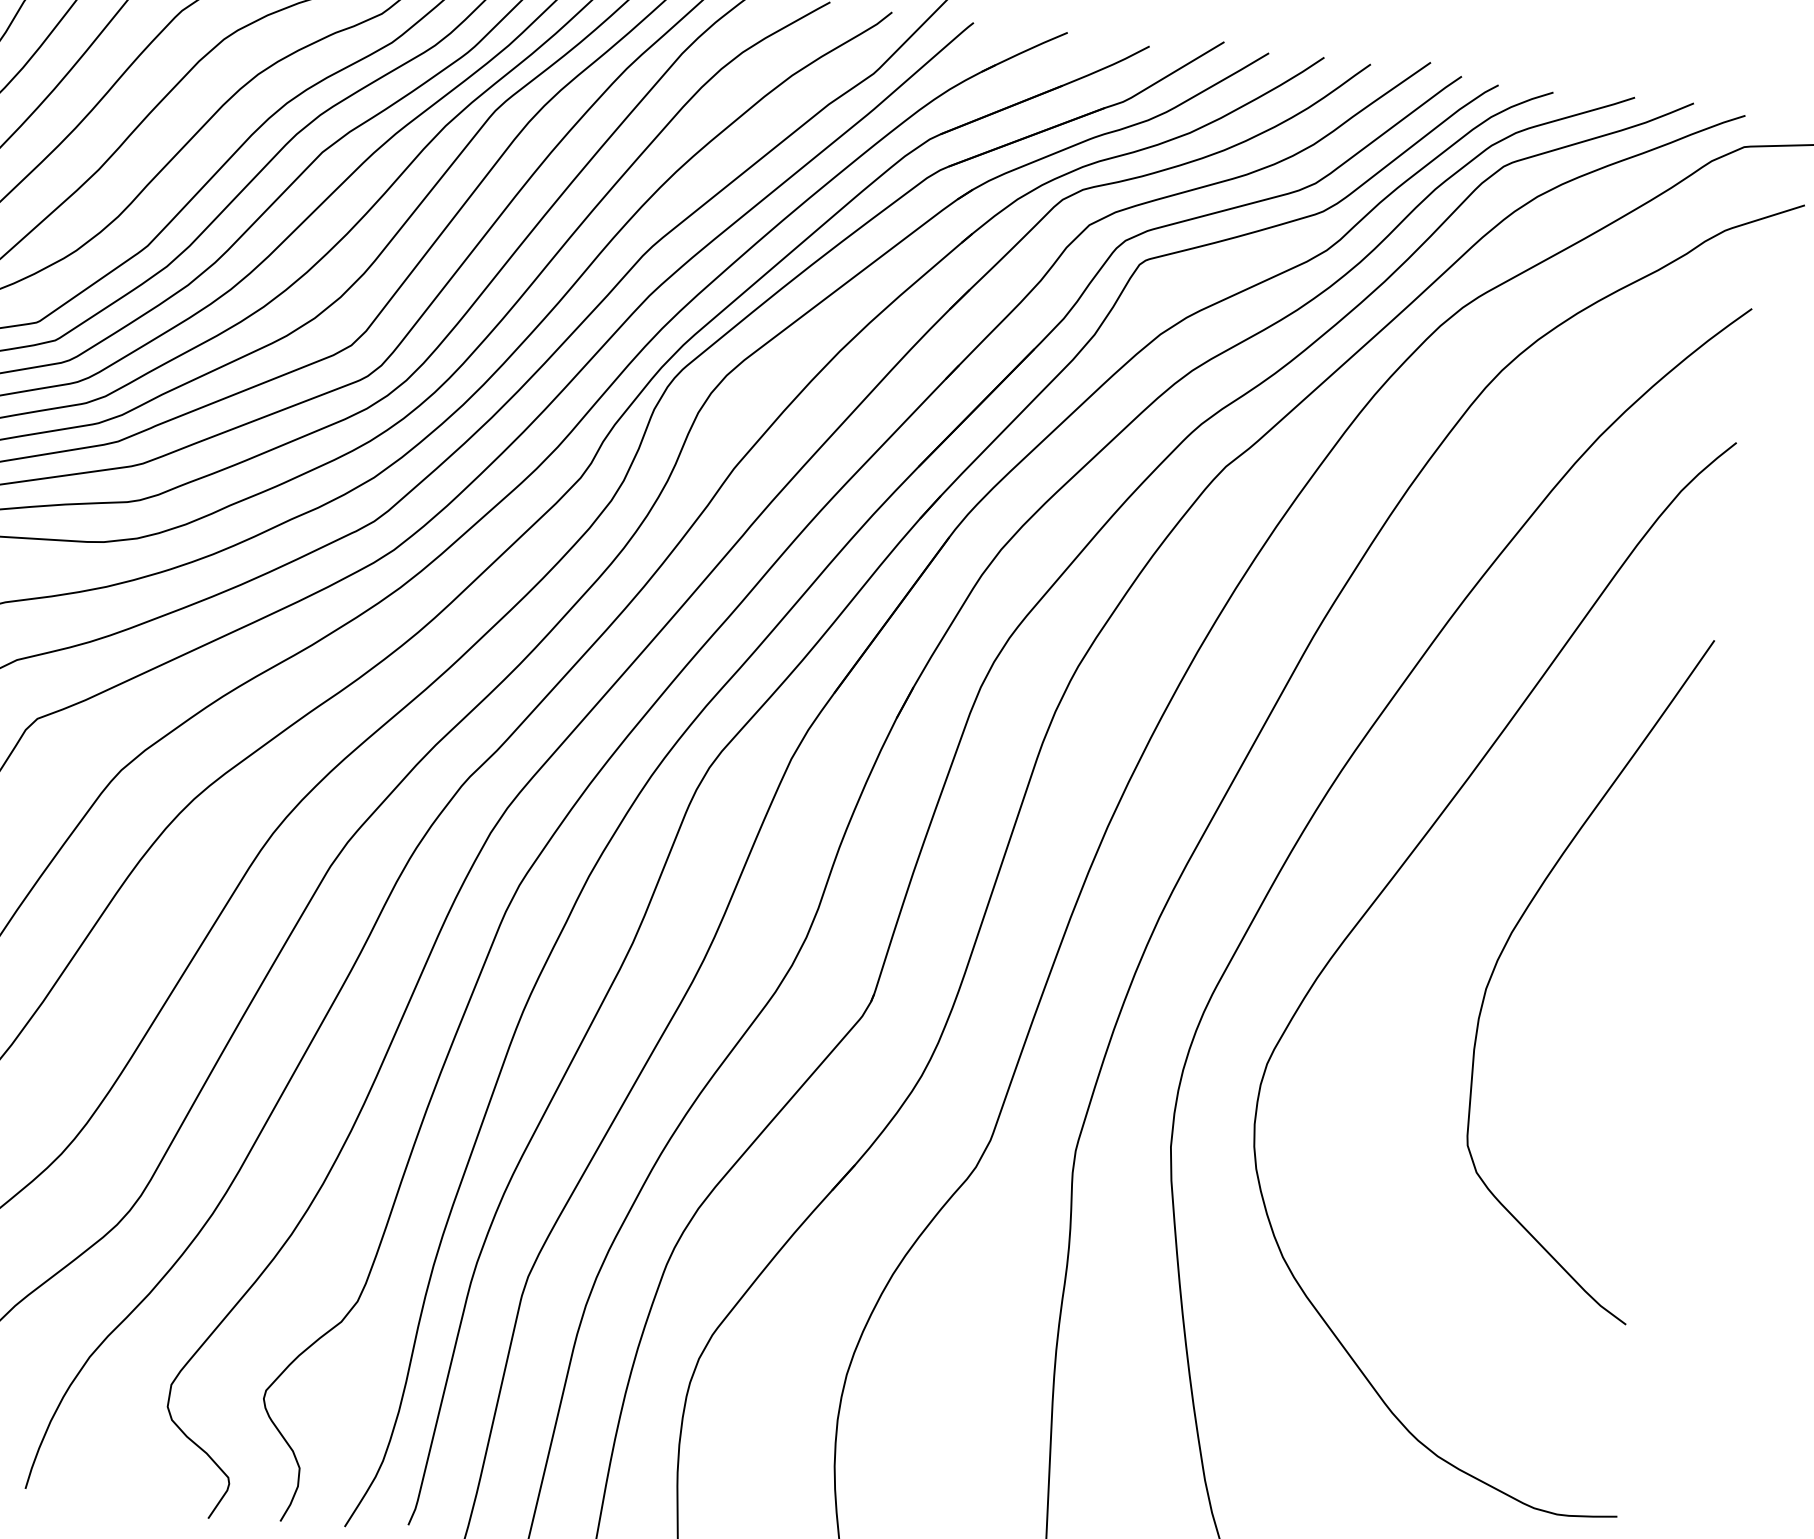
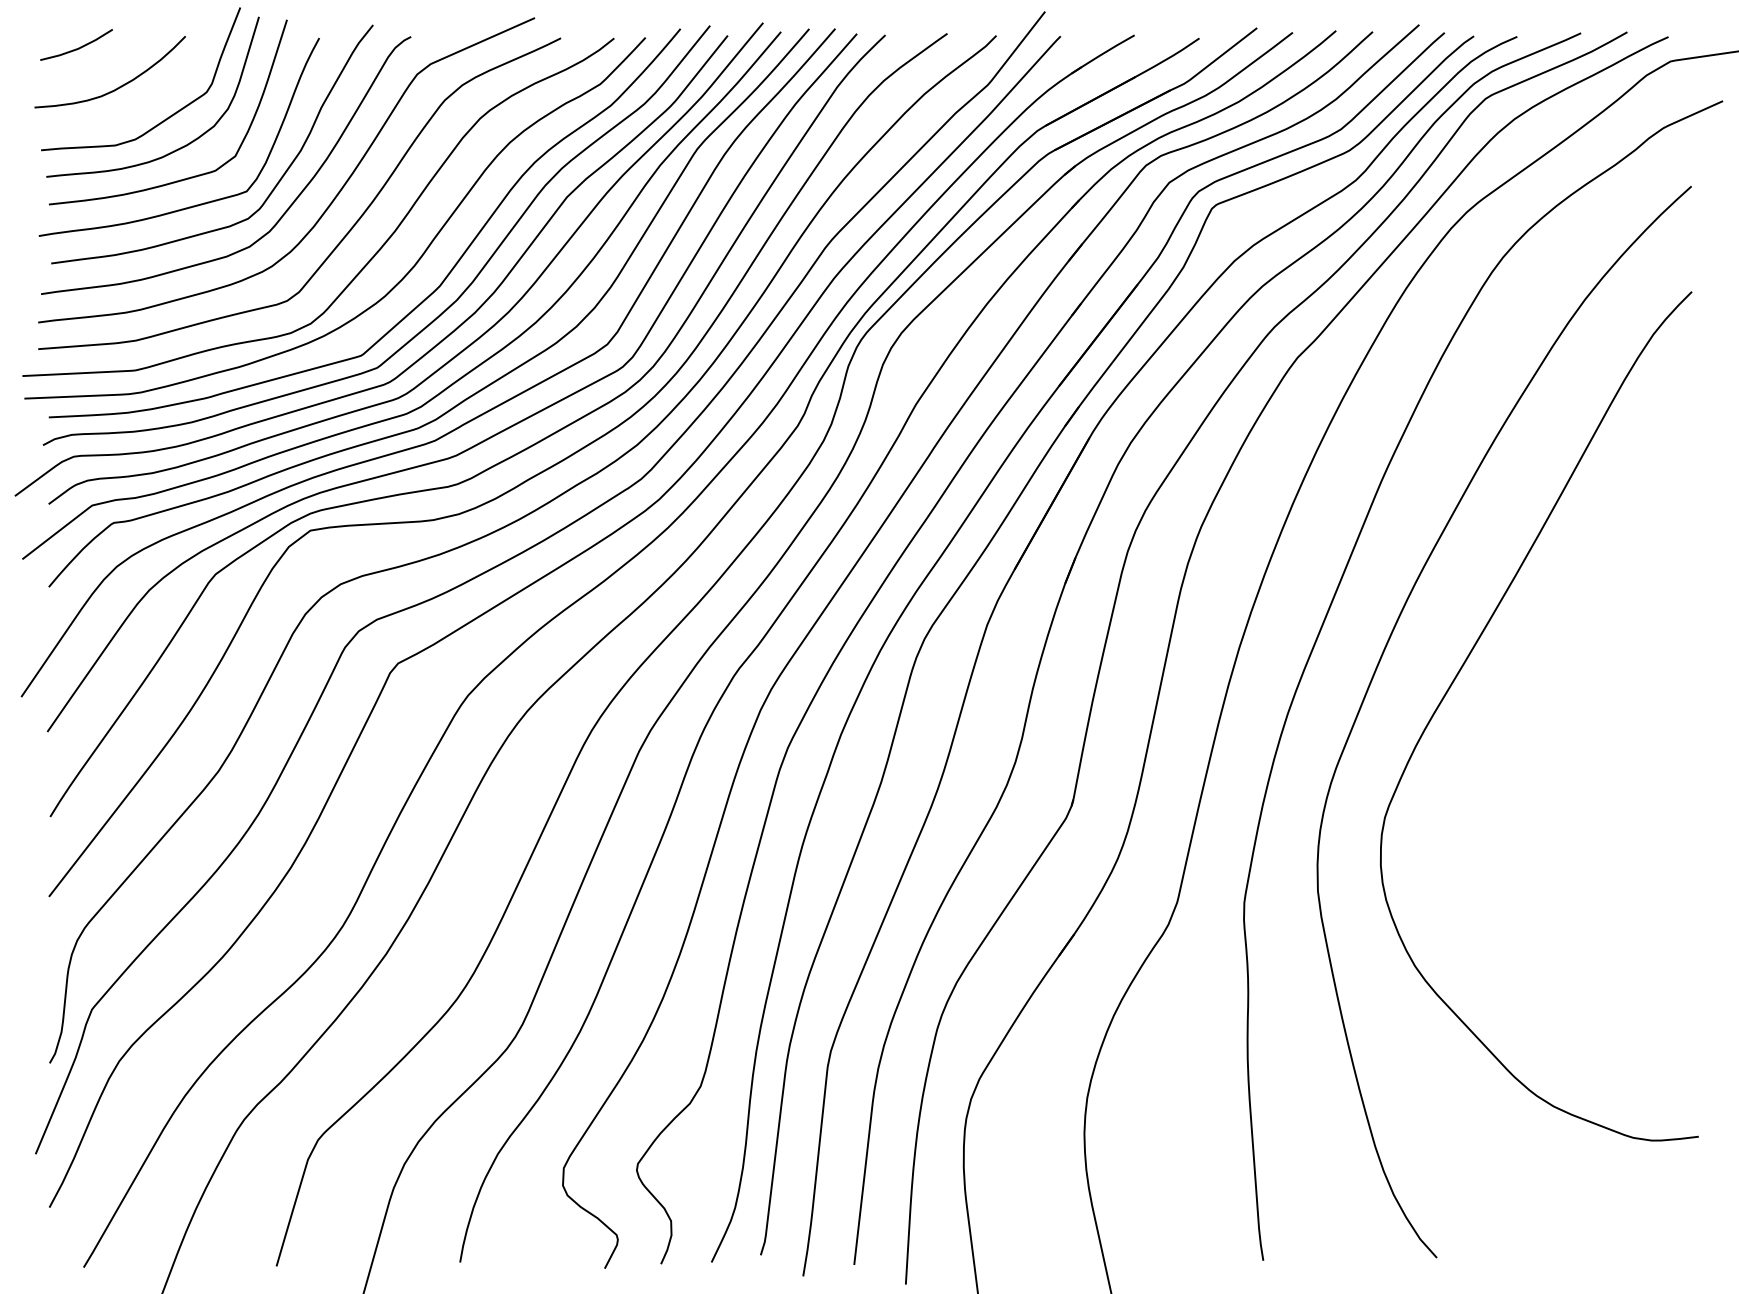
curve: (1512, 934) -> (1563, 694), removed

